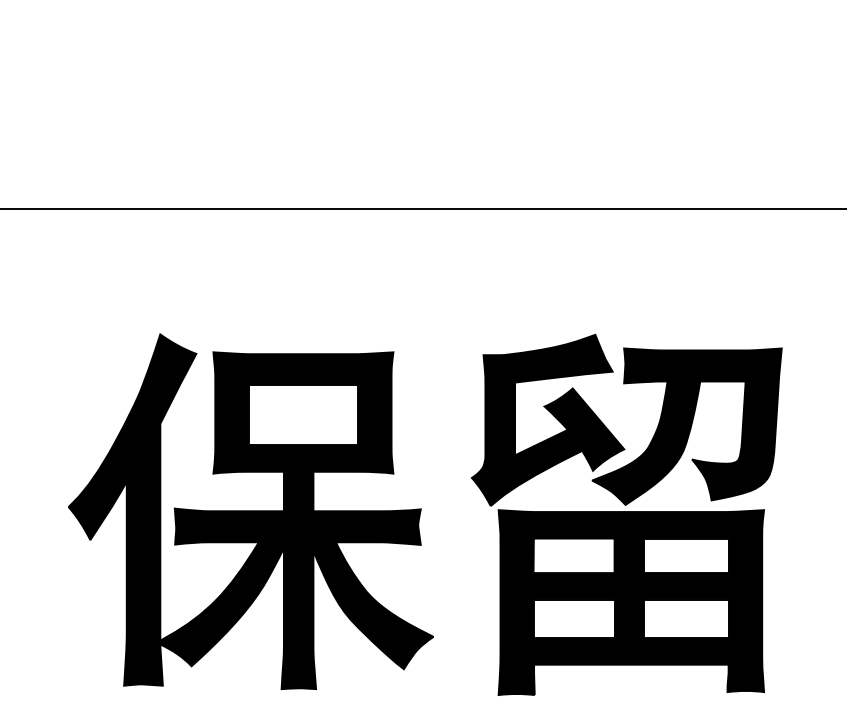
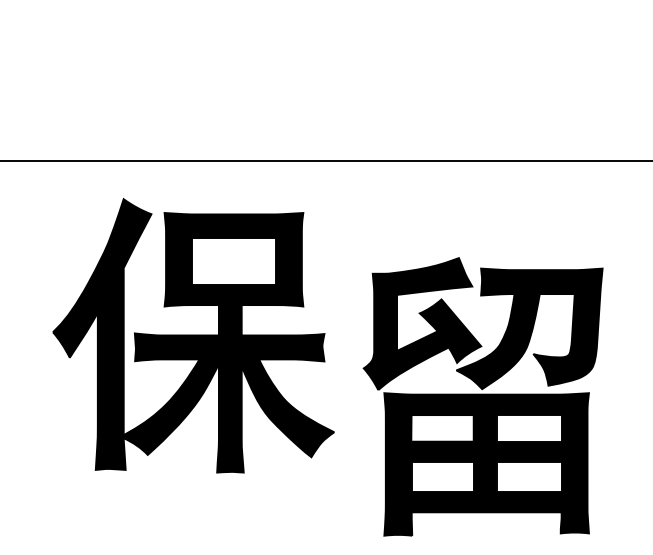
part: (250, 511) -> (193, 335), moved

